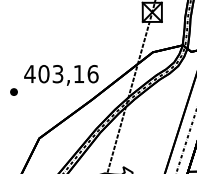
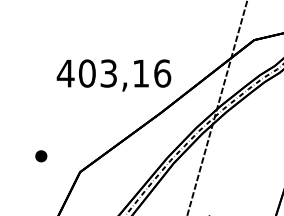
part: (13, 91) -> (40, 155), moved

